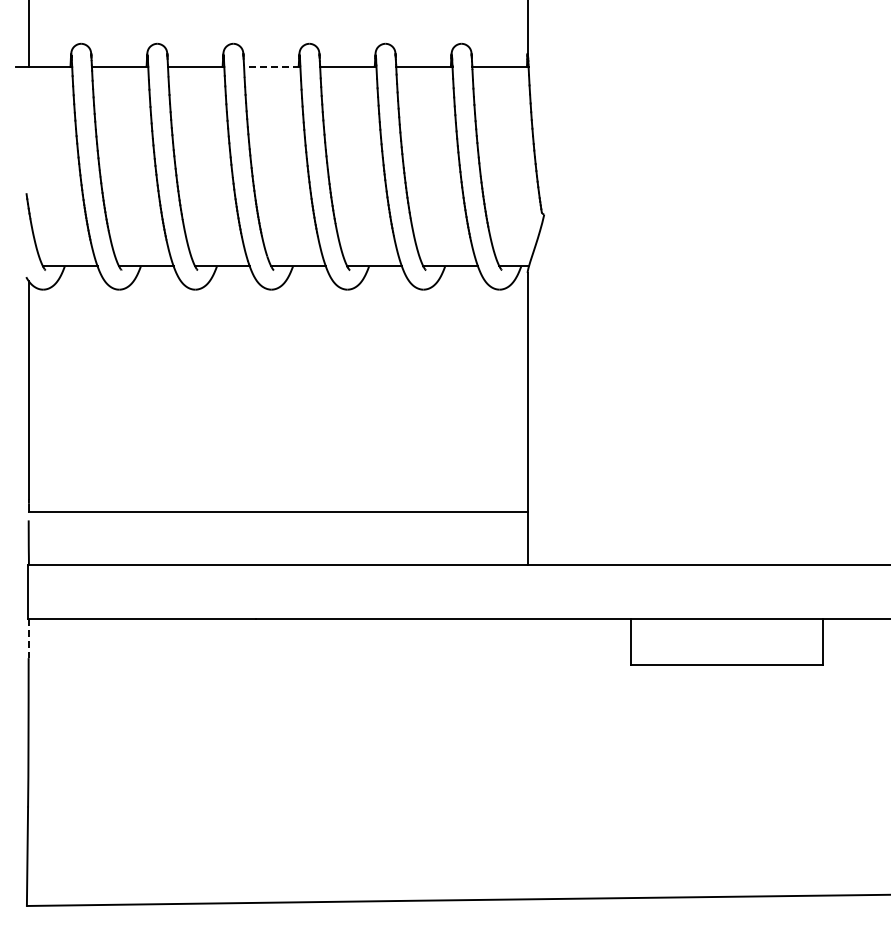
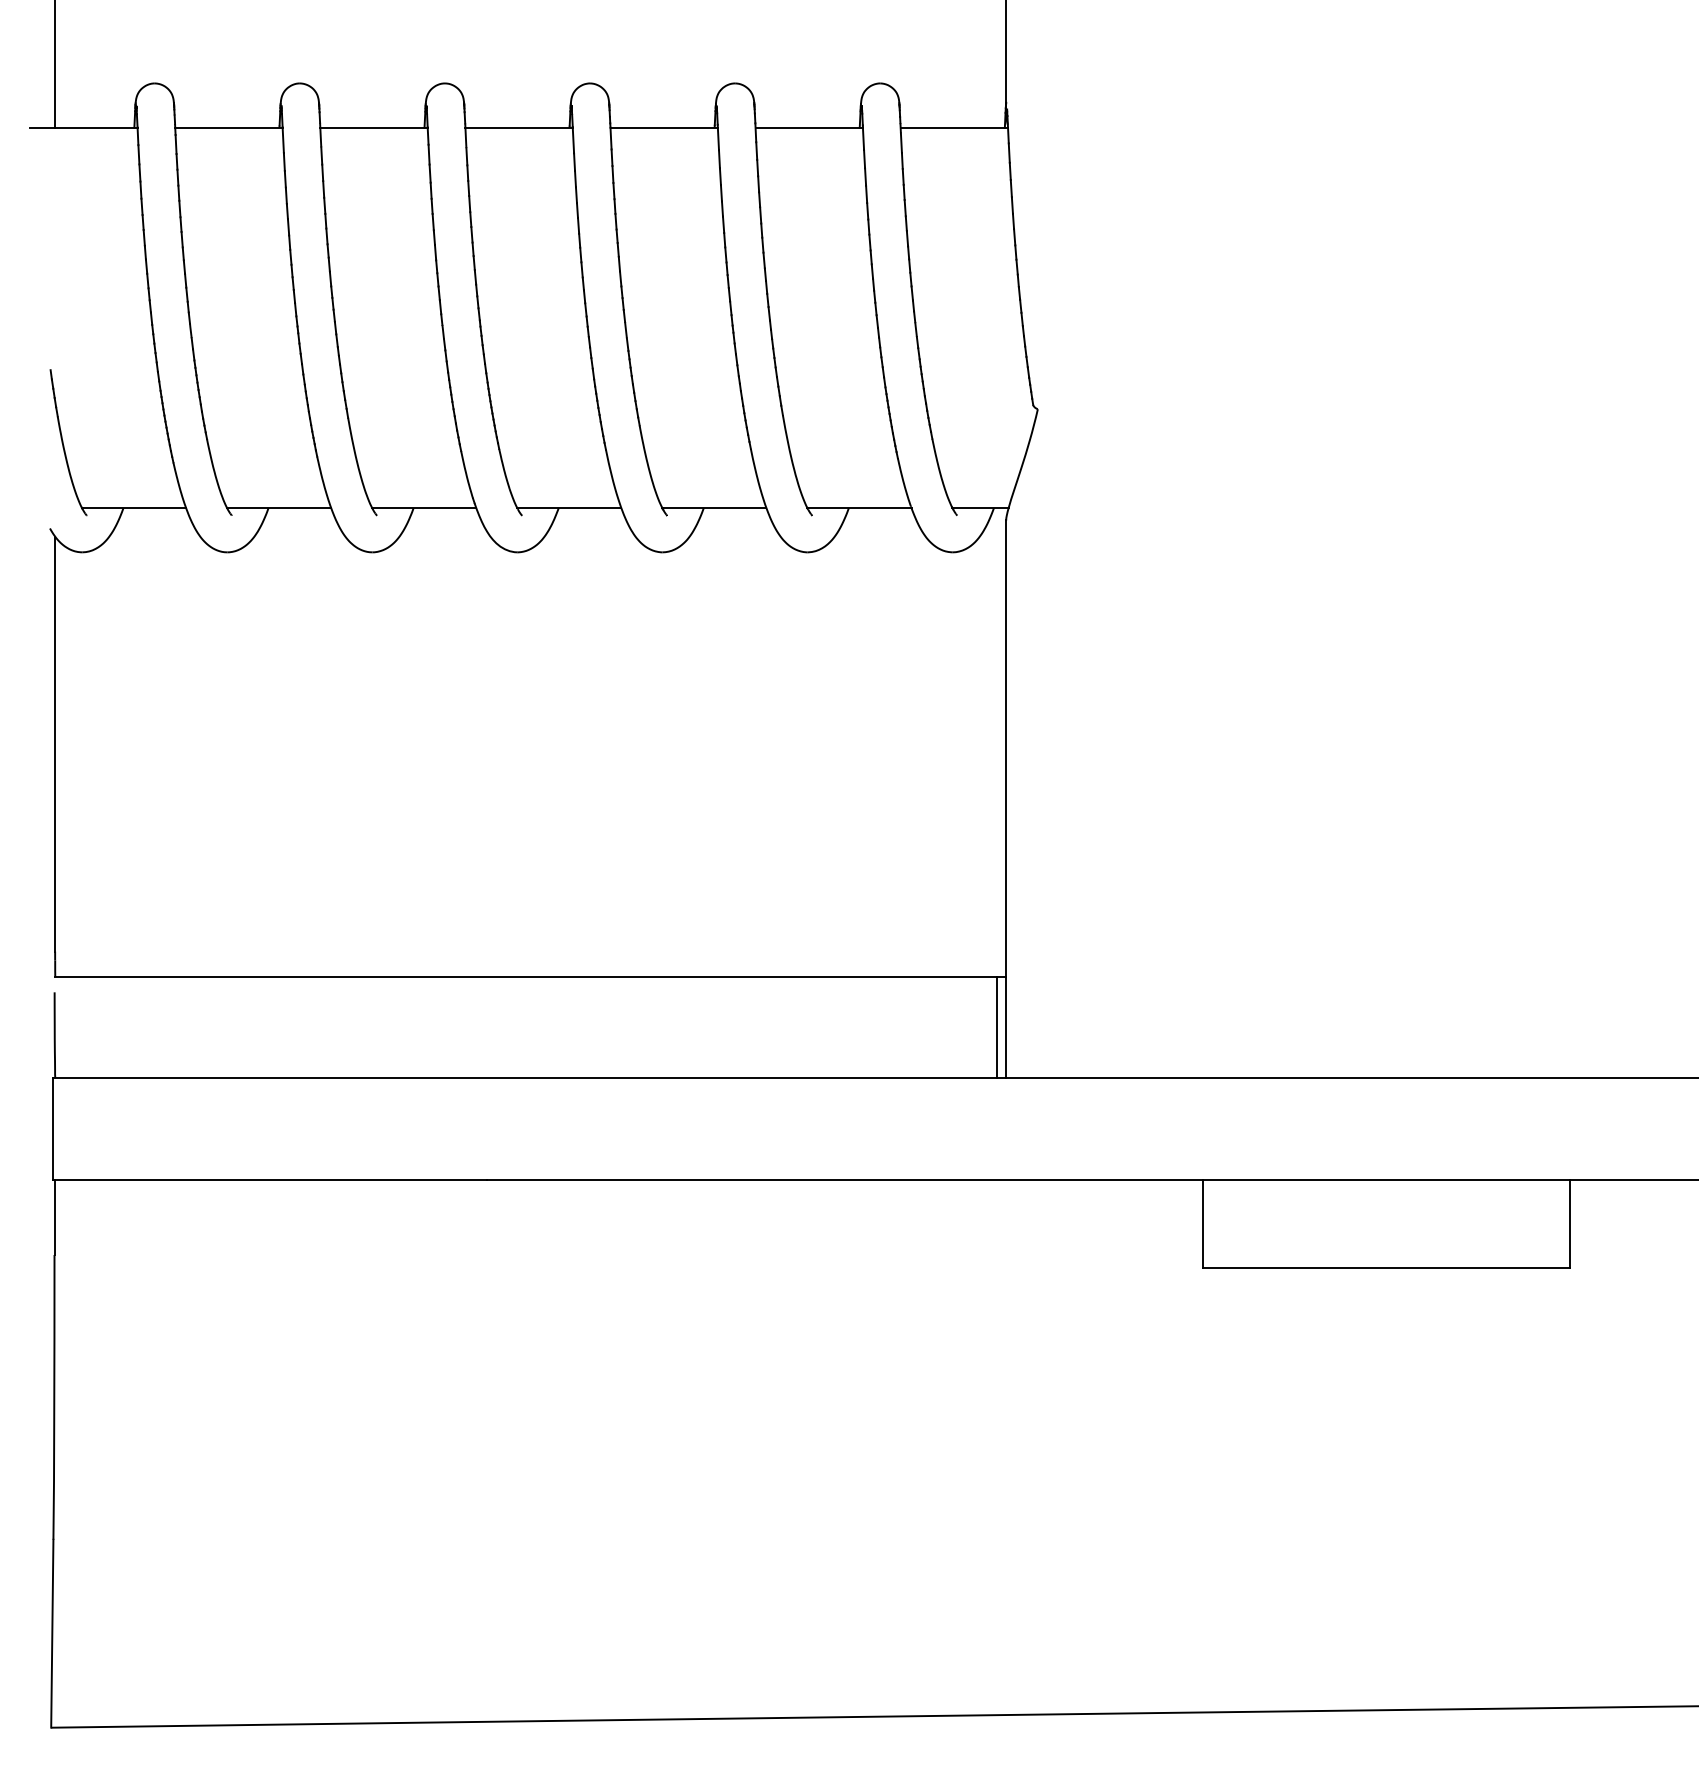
line: (271, 67) -> (517, 128), dashed -> solid
line: (522, 538) -> (996, 1026), added
line: (28, 638) -> (54, 1217), dashed -> solid

